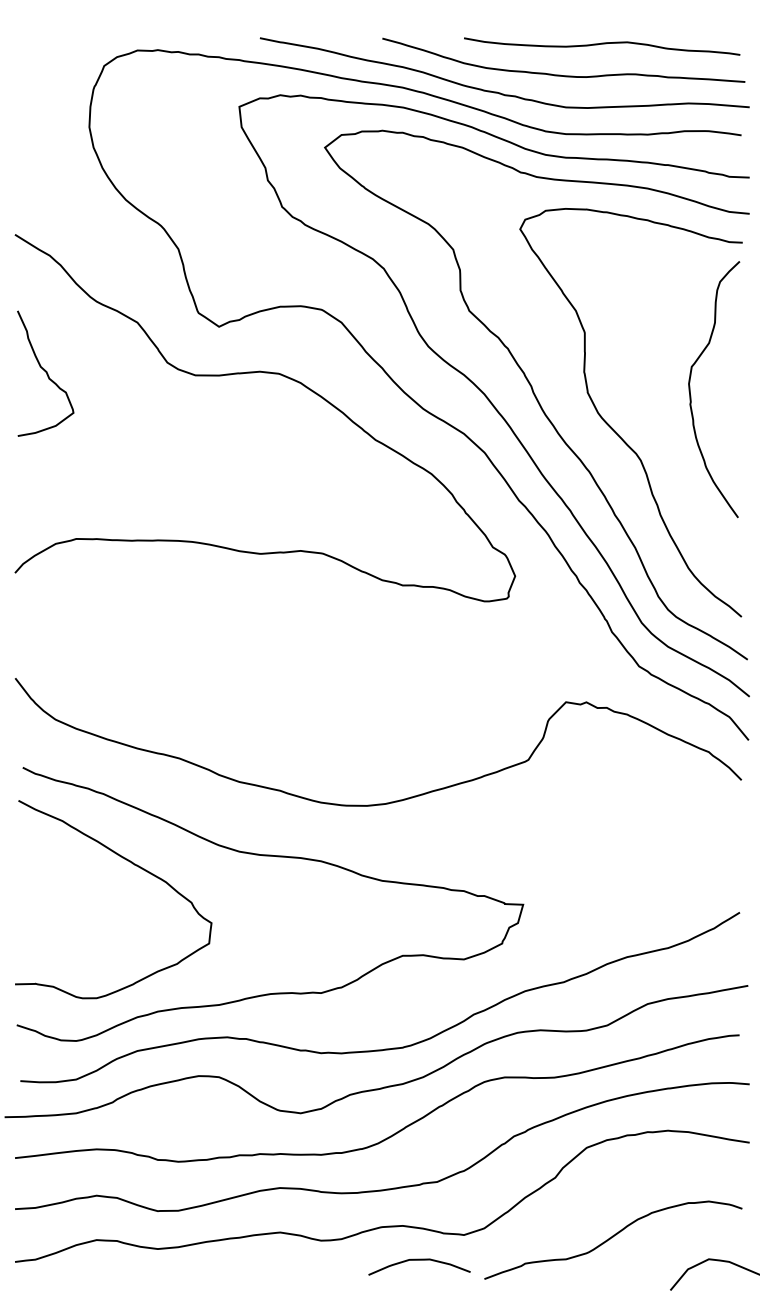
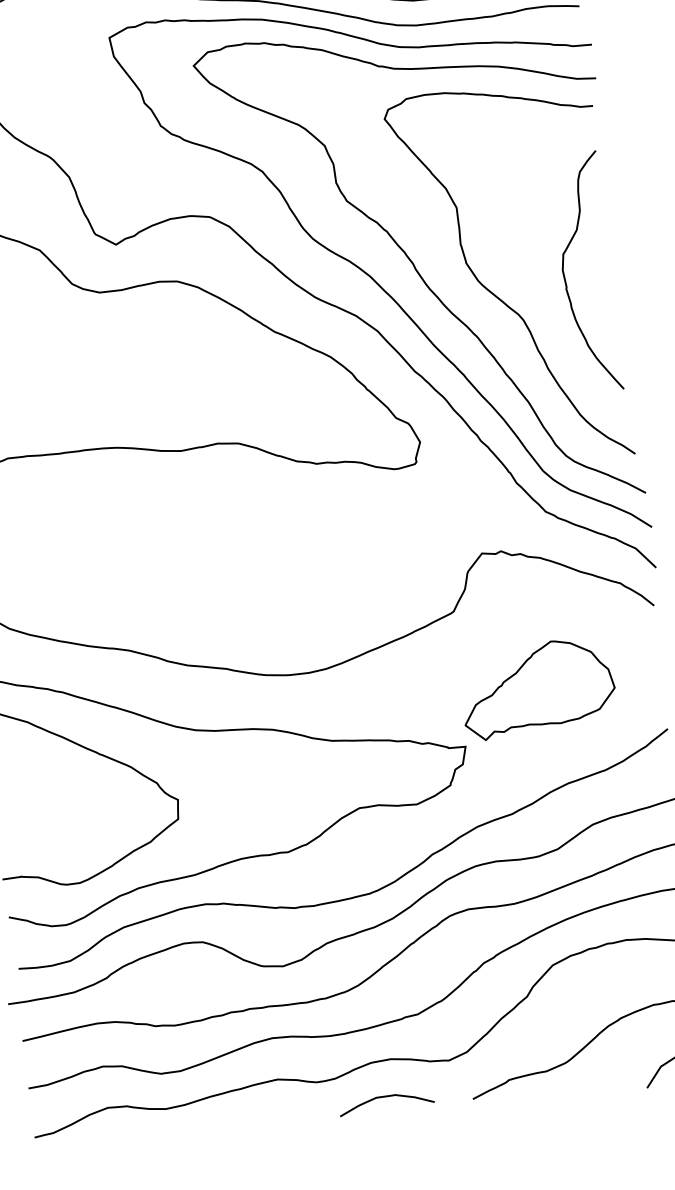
curve: (691, 395) -> (566, 280), moved
part: (607, 852) -> (537, 688), added
curve: (419, 1260) -> (385, 1097), moved

